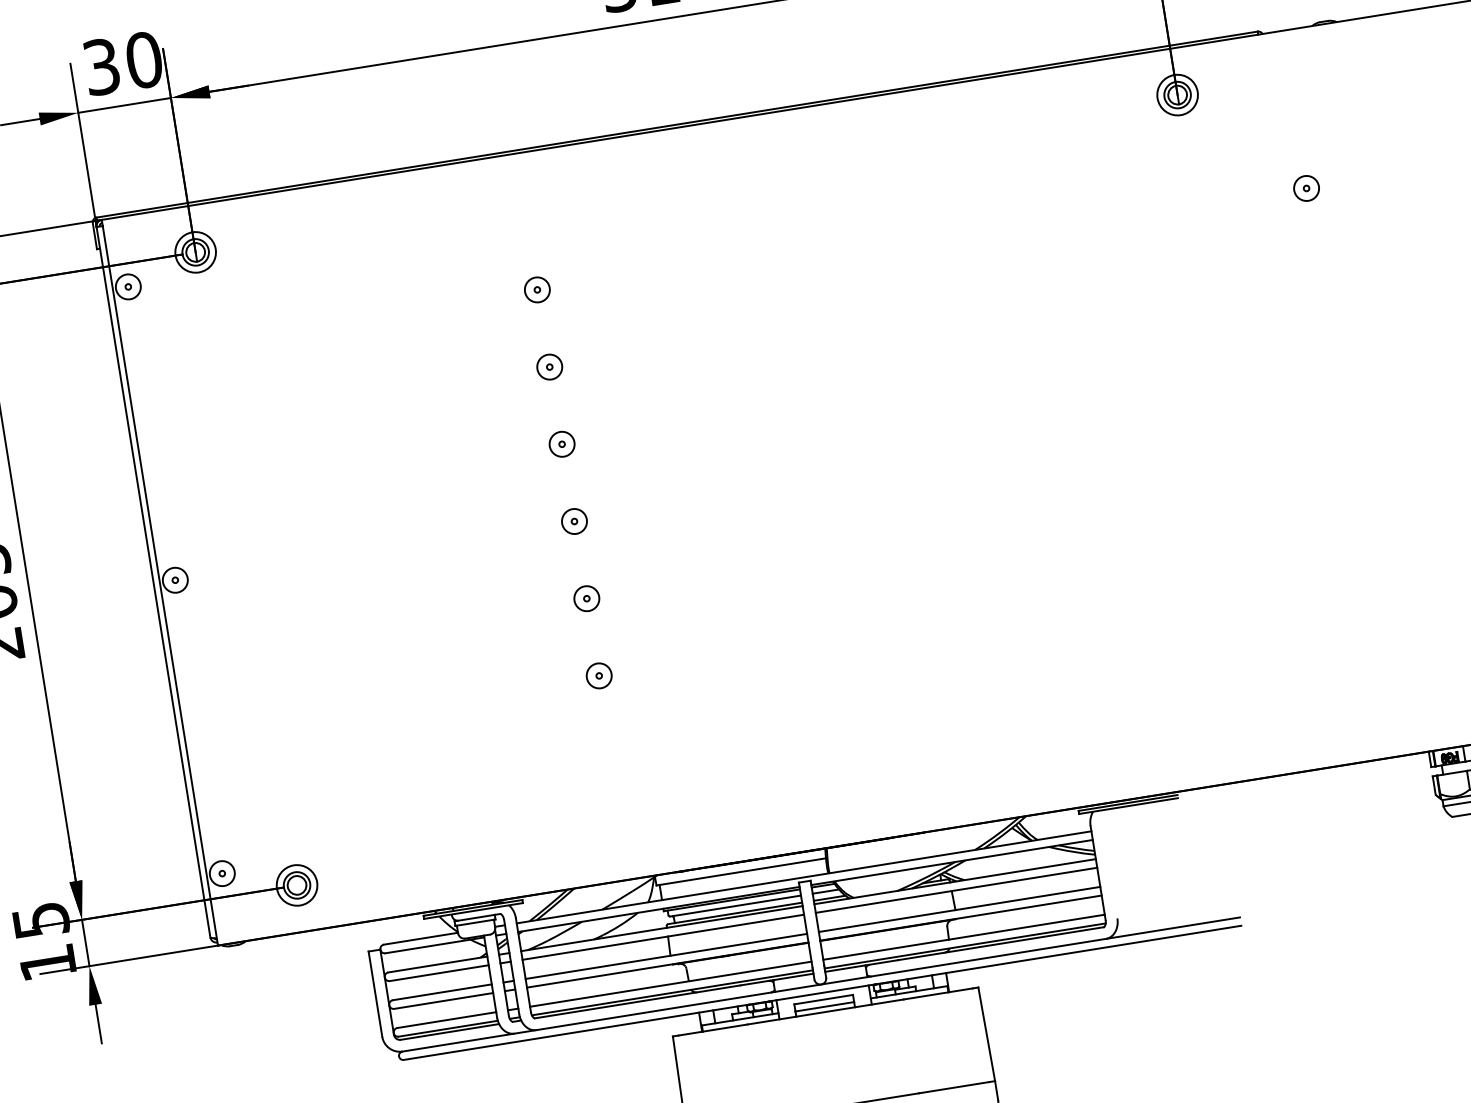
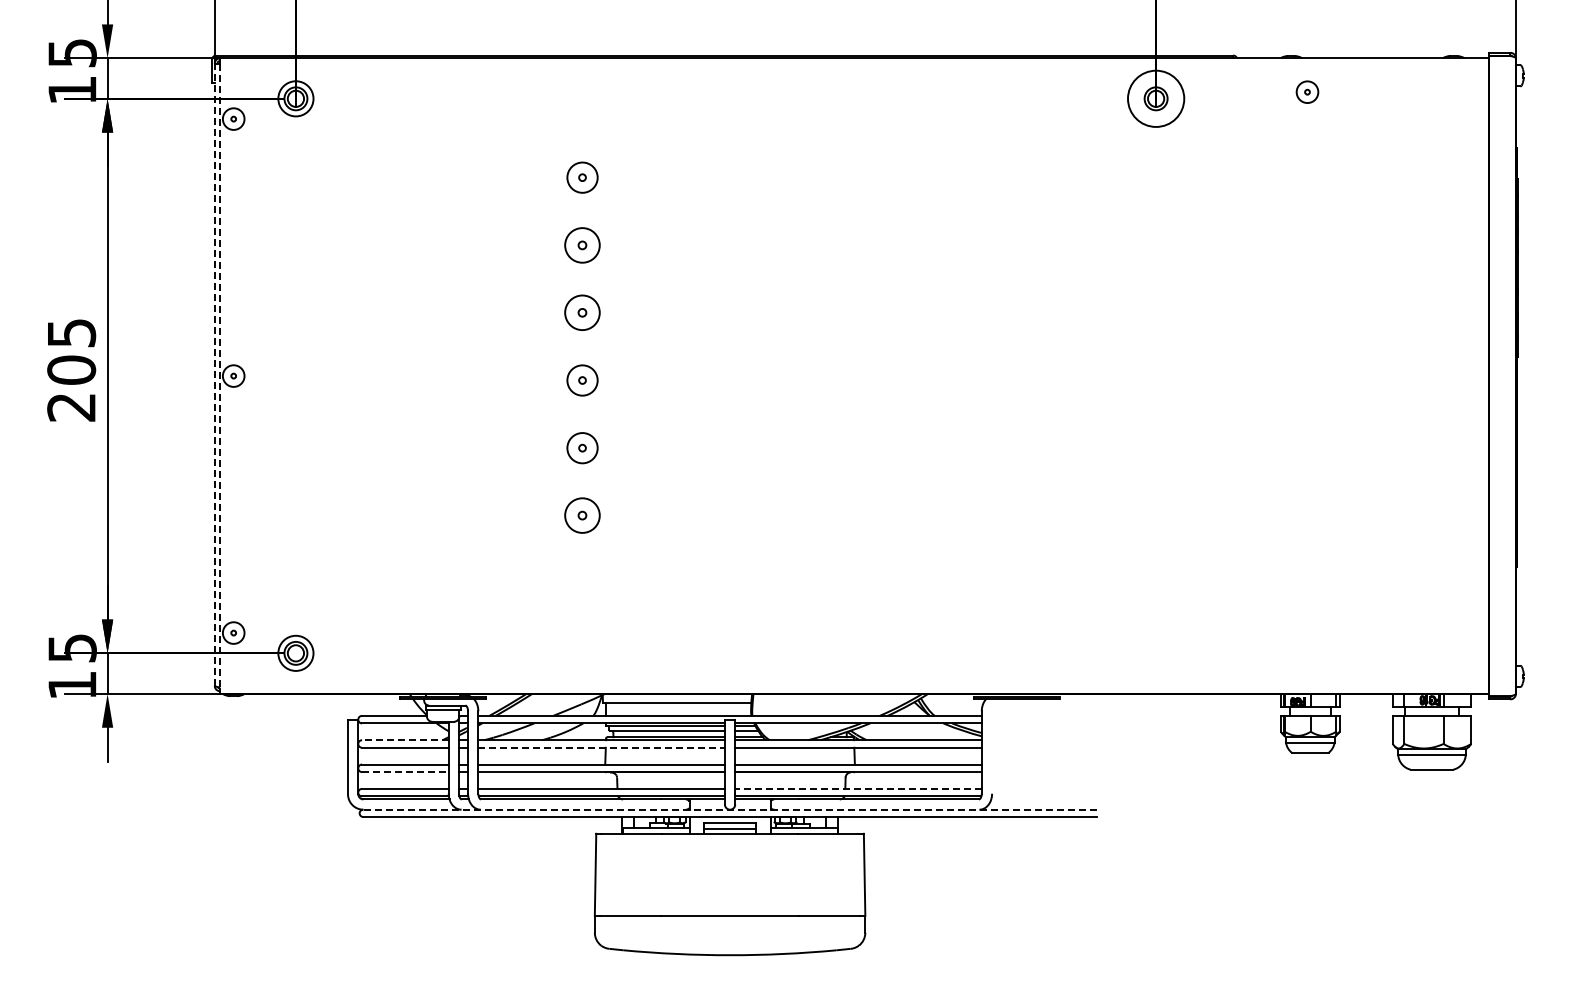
circle: (1176, 94) -> (1155, 98), size x1.6
part: (1306, 187) -> (1307, 91), moved
part: (537, 289) -> (582, 177), size x1.4
part: (549, 366) -> (582, 244), size x1.6
part: (561, 443) -> (582, 312), size x1.6
part: (574, 521) -> (582, 380), size x1.4
line: (153, 581) -> (214, 374), solid -> dashed
line: (160, 583) -> (220, 376), solid -> dashed
part: (586, 598) -> (582, 447), size x1.4
part: (598, 675) -> (582, 515), size x1.6
line: (664, 936) -> (602, 747), solid -> dashed
line: (963, 936) -> (858, 788), solid -> dashed
line: (436, 965) -> (404, 740), solid -> dashed
line: (821, 984) -> (730, 809), solid -> dashed
line: (443, 1001) -> (405, 772), solid -> dashed

